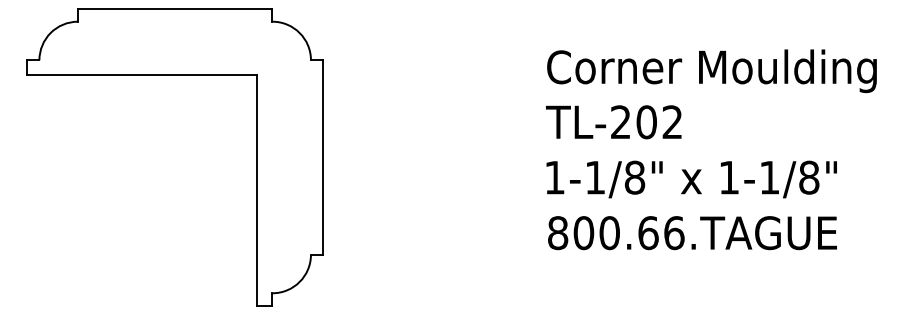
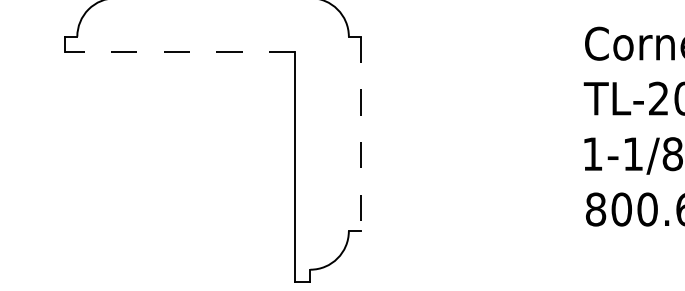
line: (141, 75) -> (179, 51), solid -> dashed
line: (323, 157) -> (361, 133), solid -> dashed

